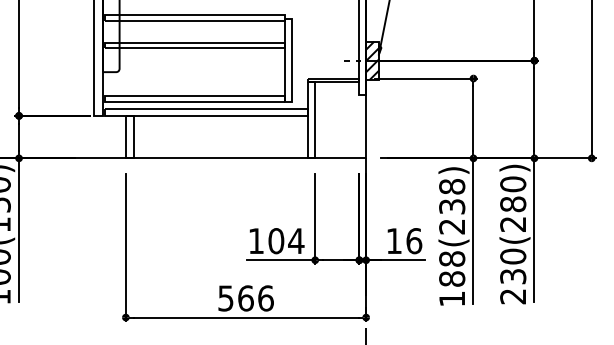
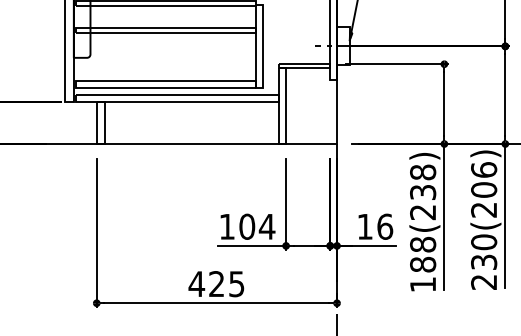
hatch: (372, 60) -> (343, 46), removed
text: (513, 194) -> (484, 180), 230(280) -> 230(206)
text: (245, 298) -> (216, 284), 566 -> 425

